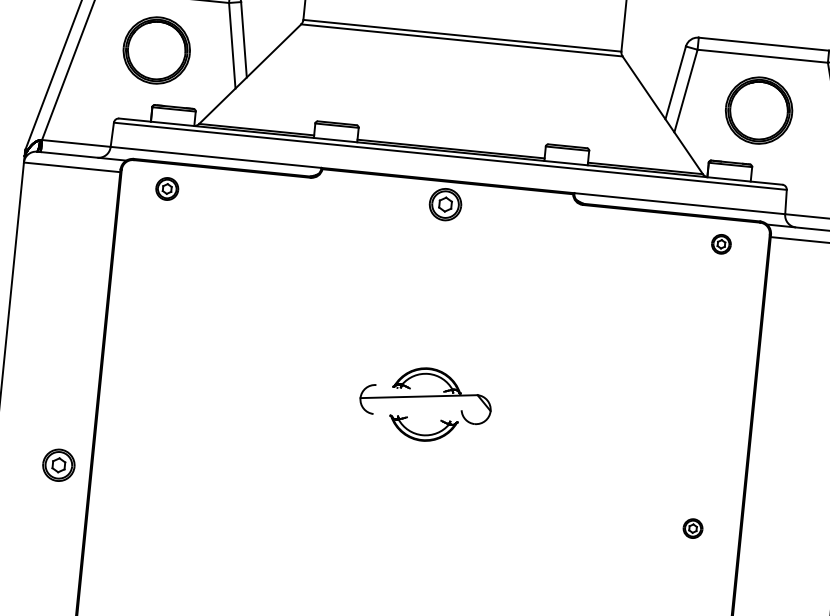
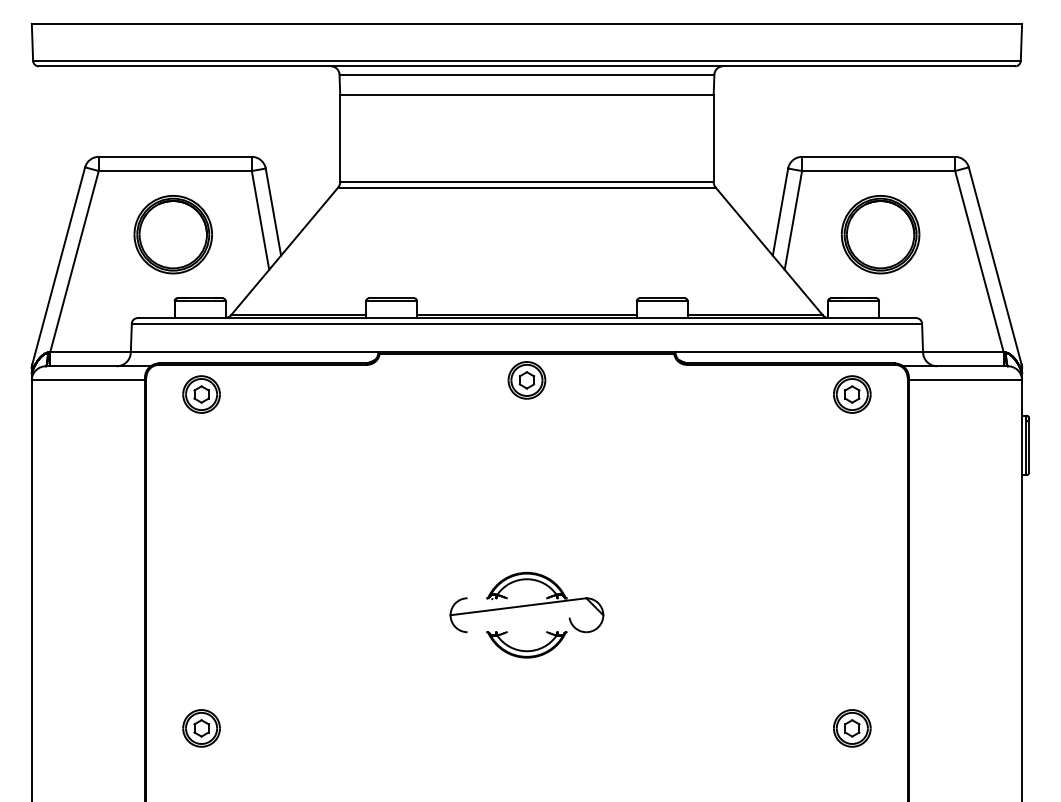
part: (167, 188) -> (201, 394), size x1.43
part: (721, 244) -> (852, 394), size x1.67
part: (58, 465) -> (201, 728), moved
part: (693, 528) -> (852, 728), size x1.67

